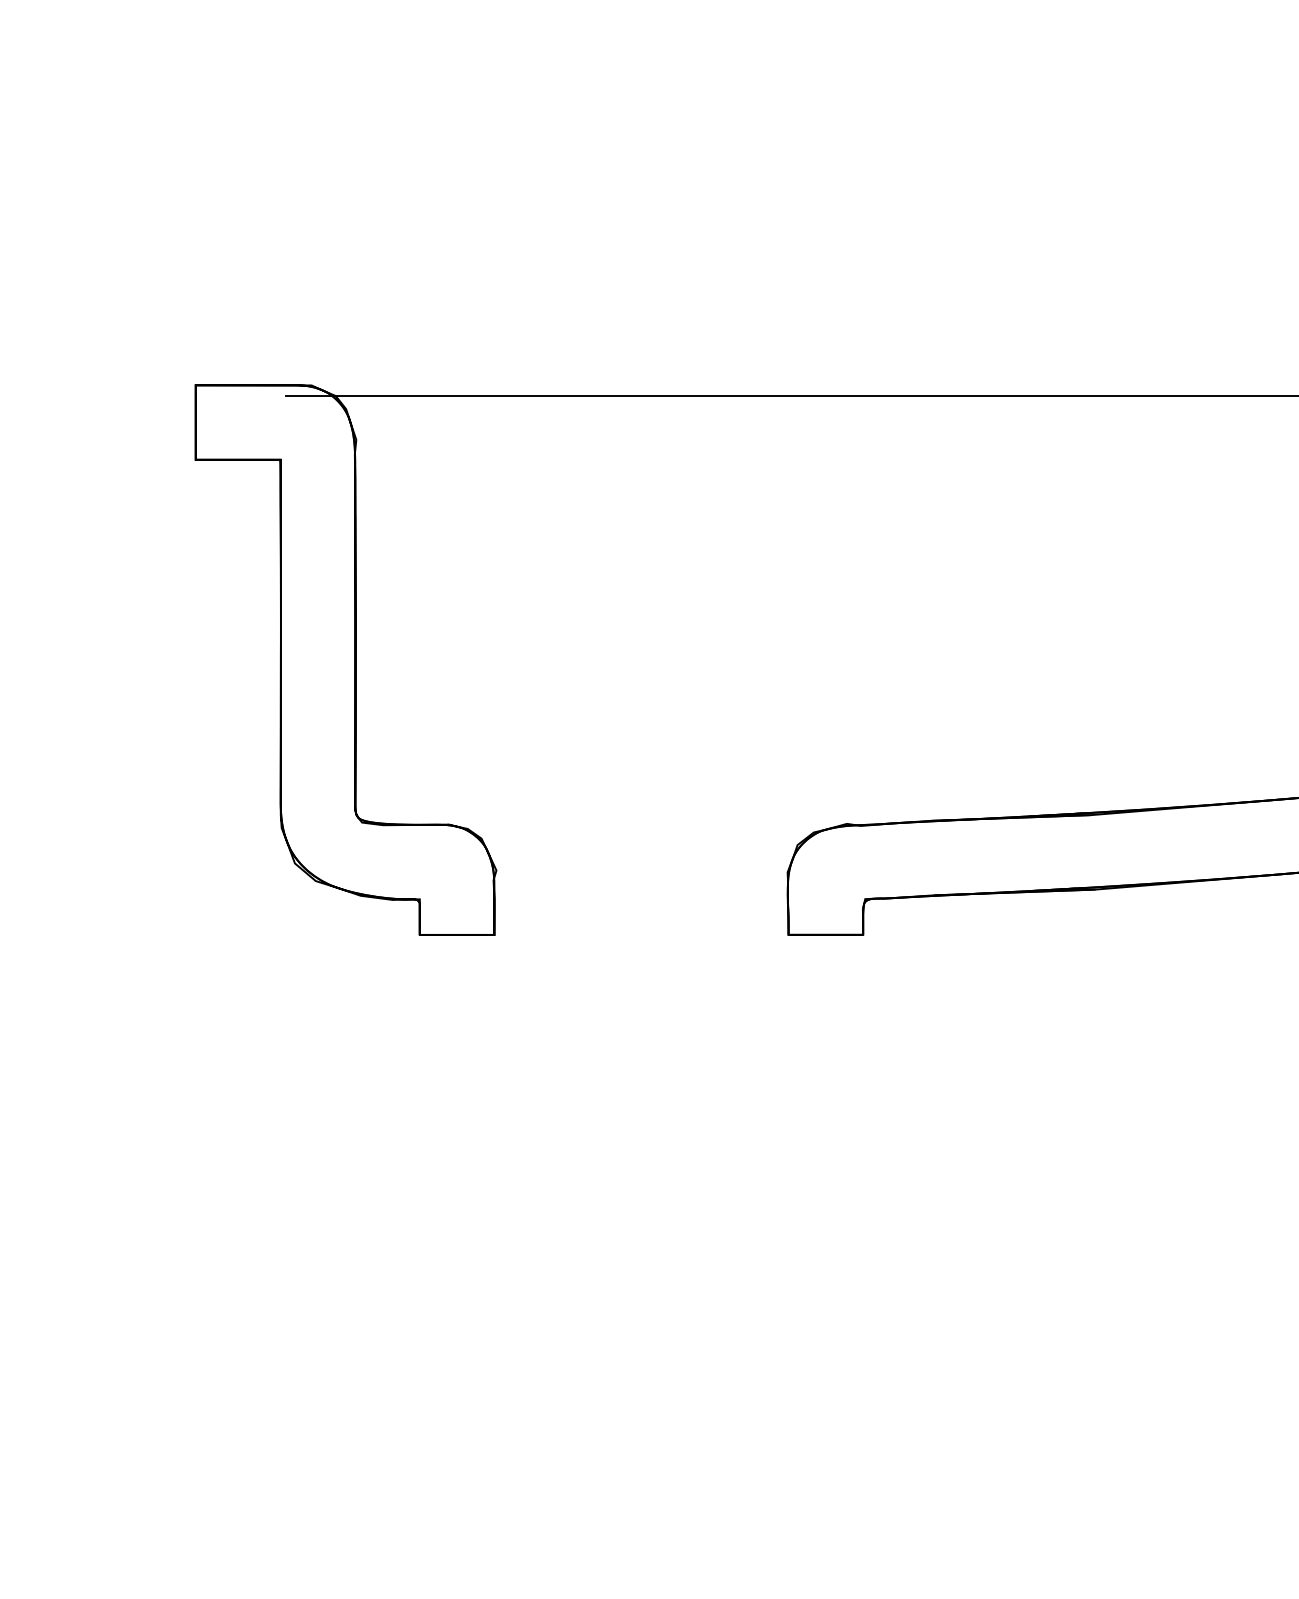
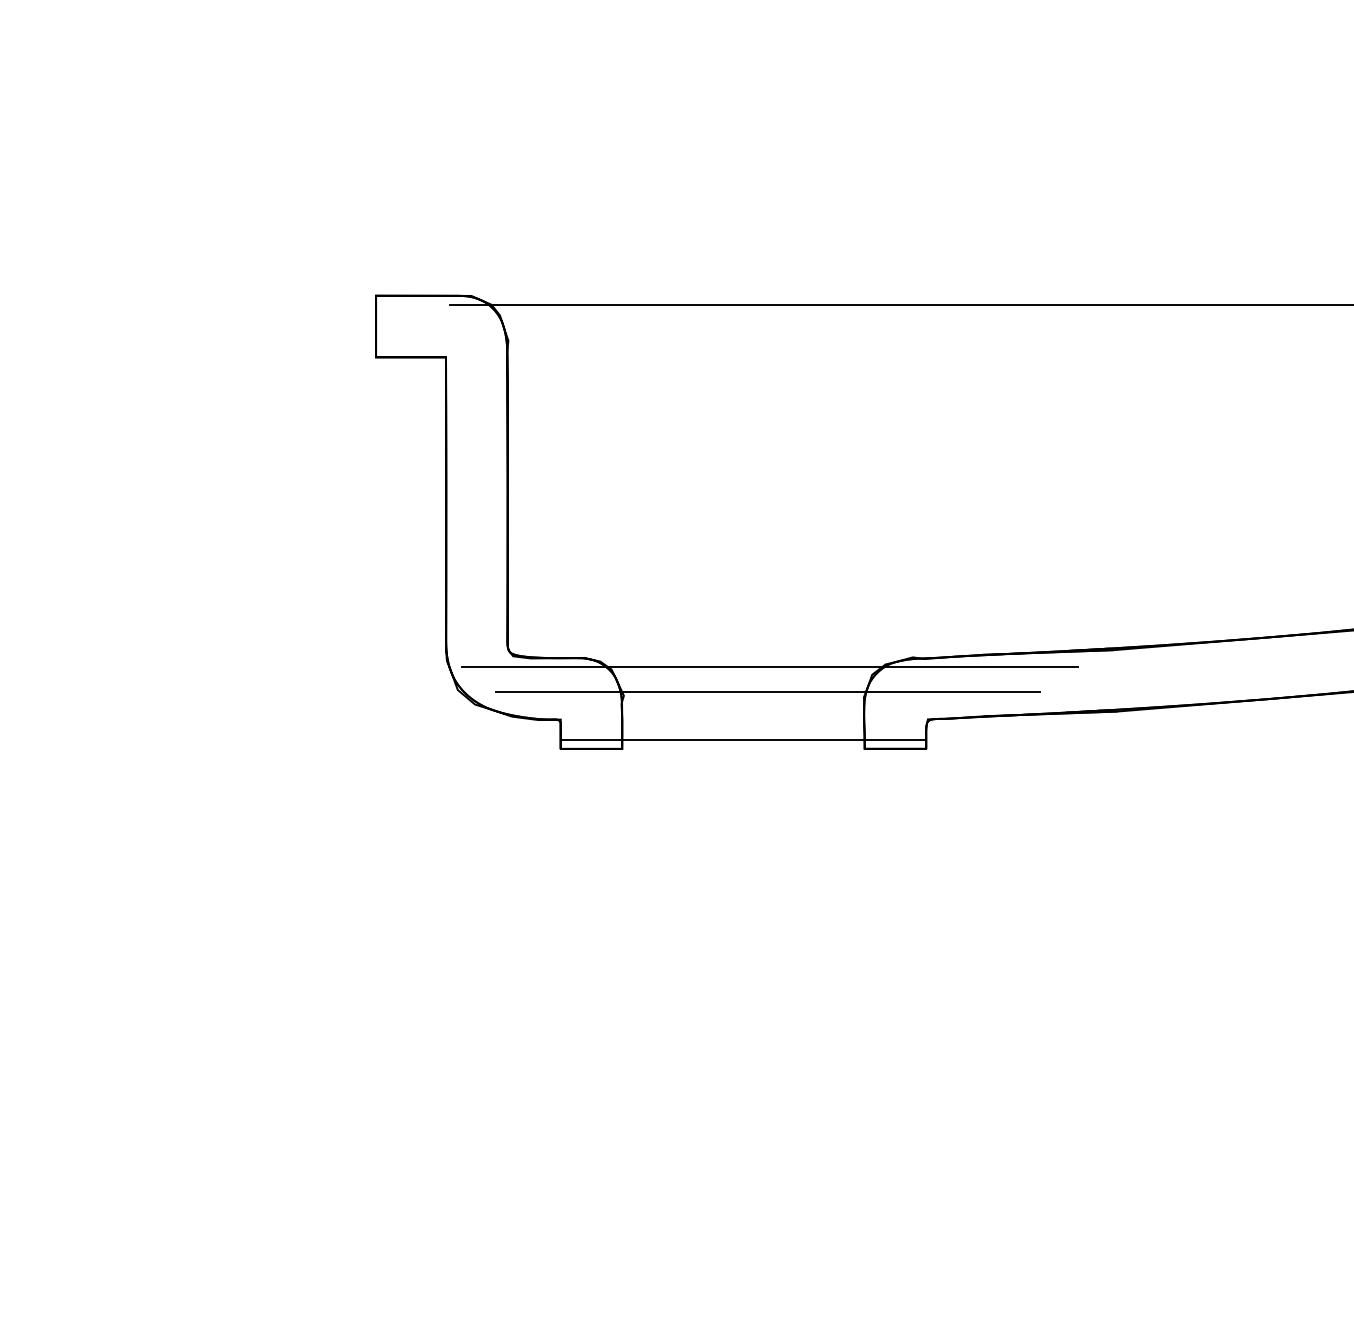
line: (673, 834) -> (769, 666), added
line: (670, 865) -> (767, 691), added
line: (641, 924) -> (743, 740), added

